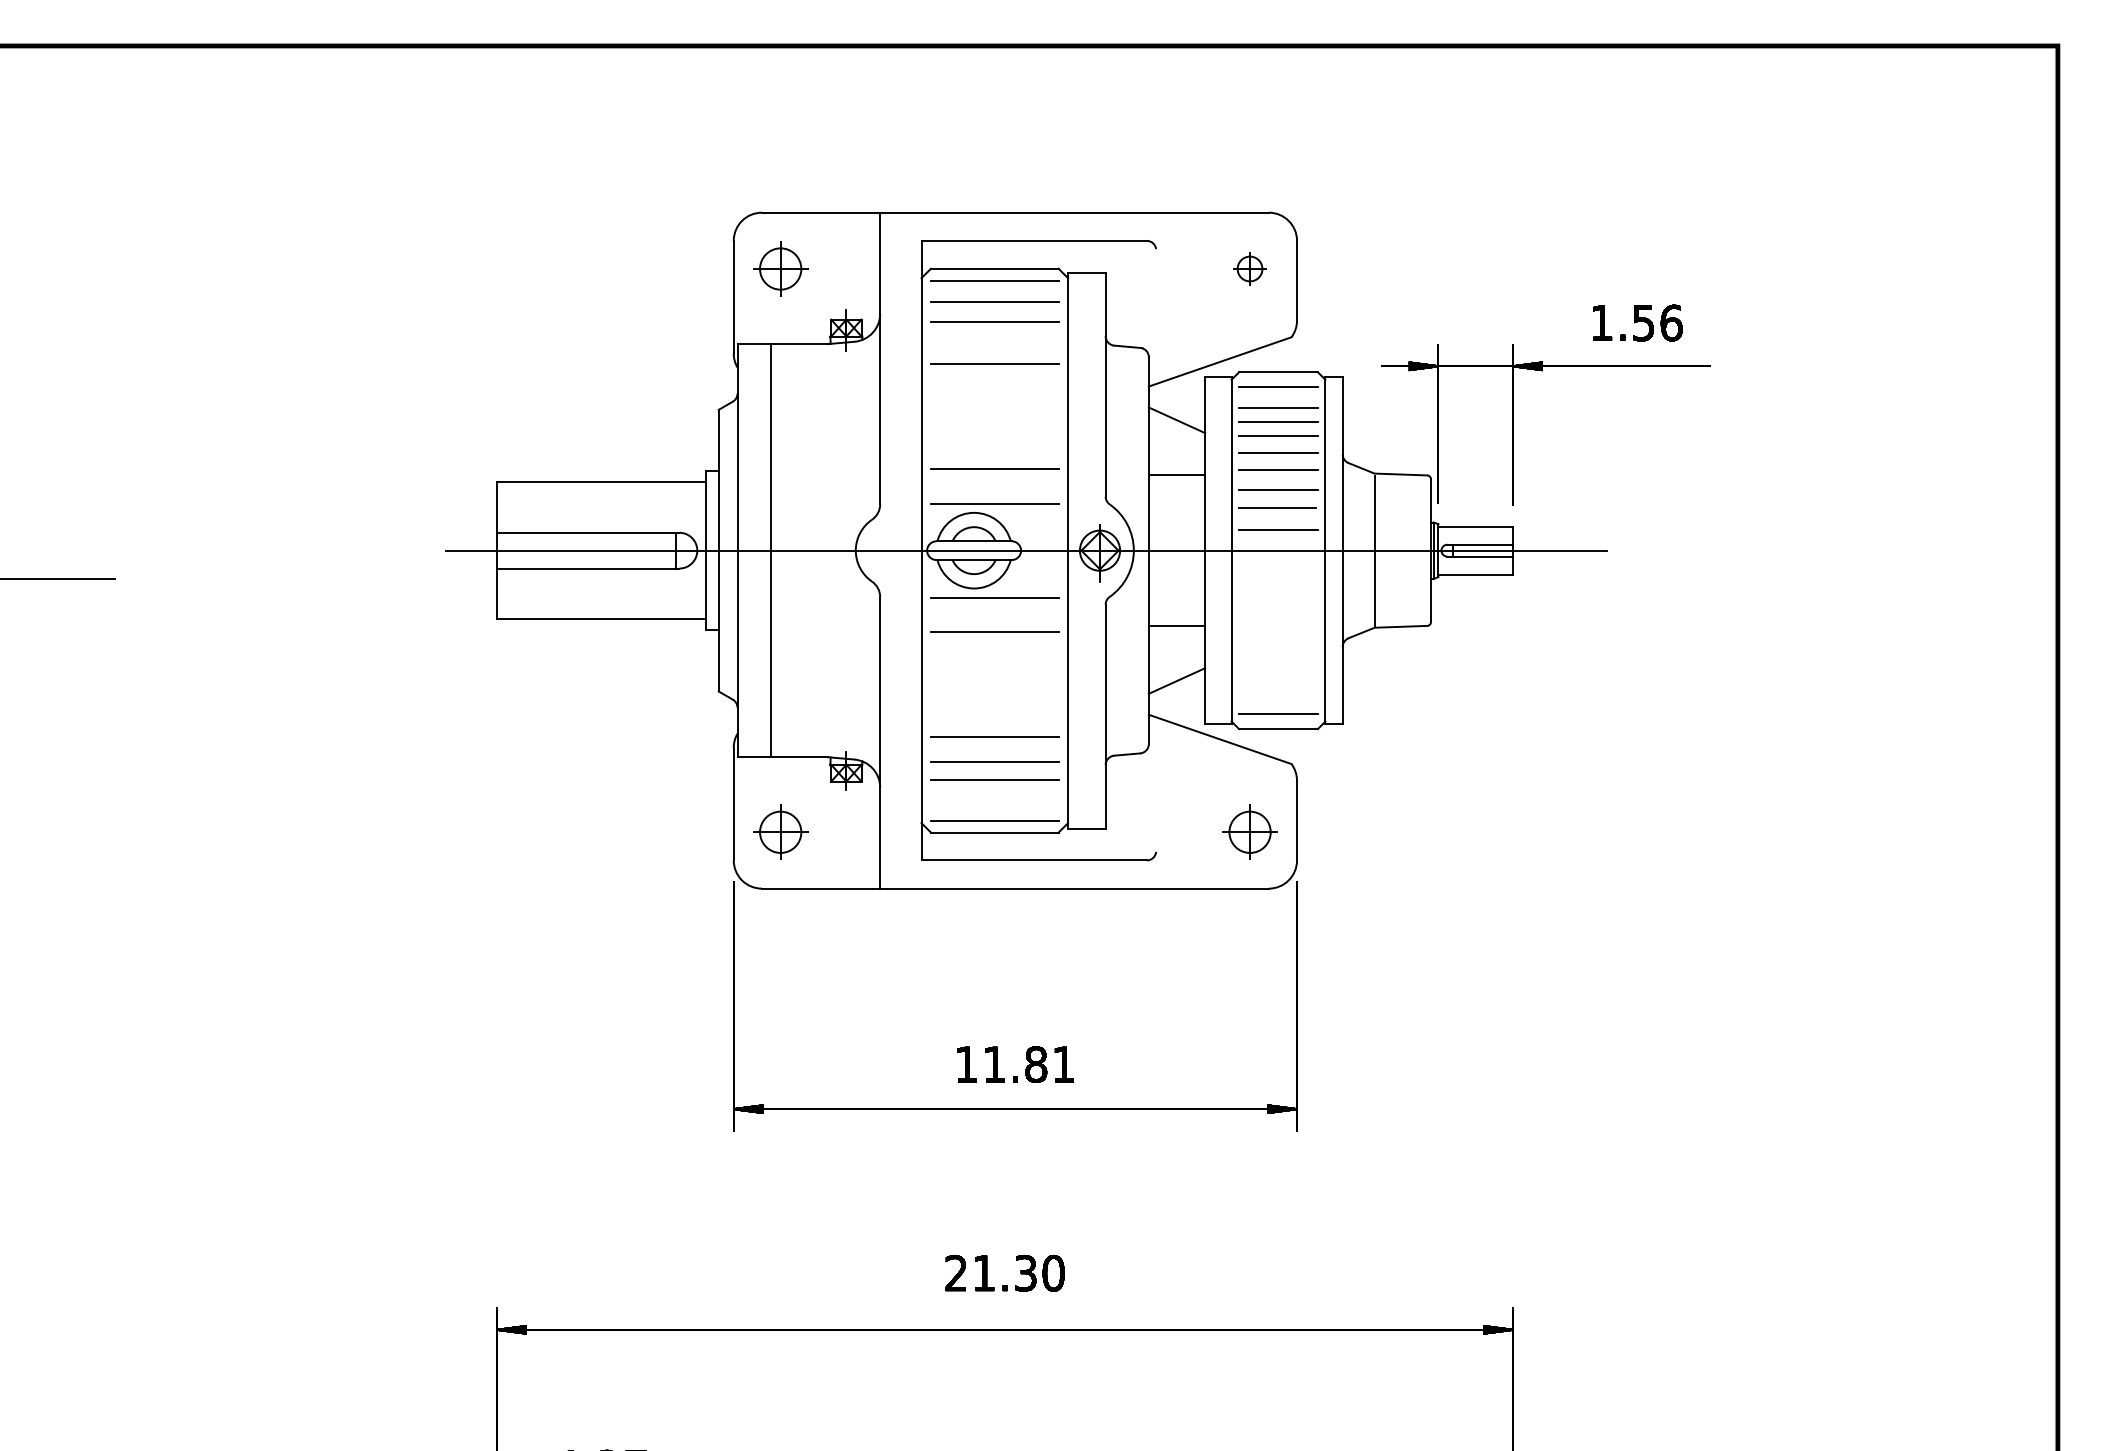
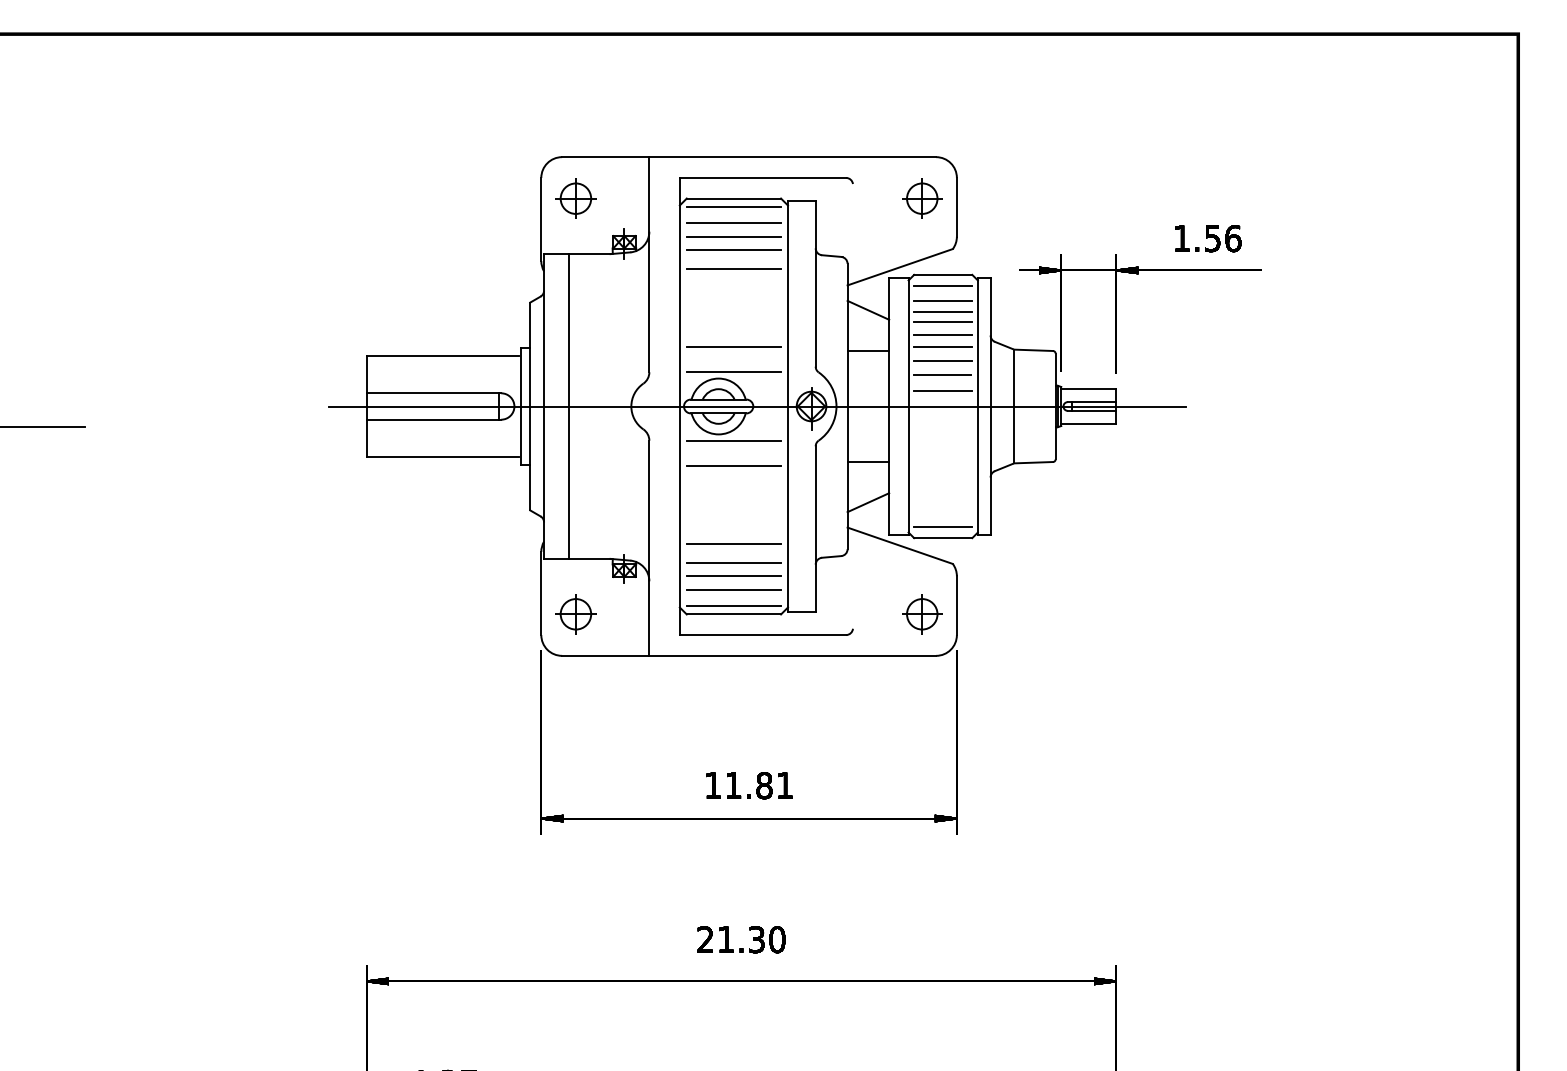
part: (1249, 268) -> (921, 198), size x1.67
line: (994, 339) -> (733, 250), added
line: (994, 798) -> (733, 589), added

